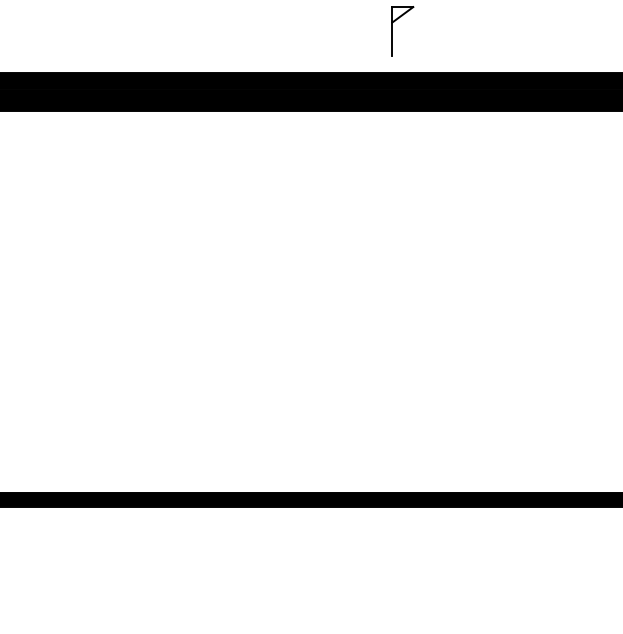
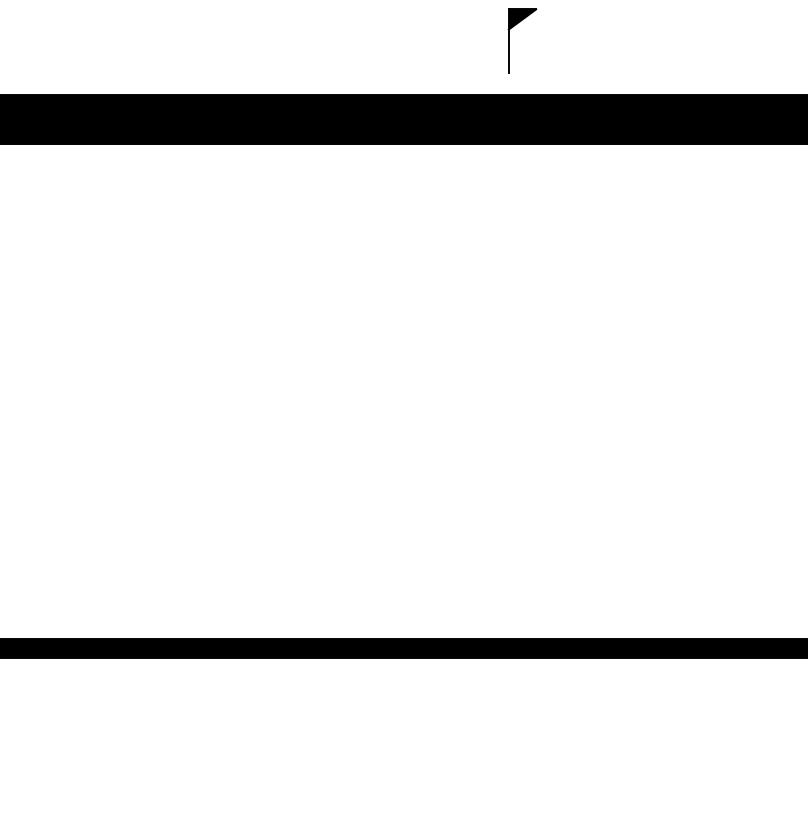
fill: (402, 14) -> (522, 19), added

